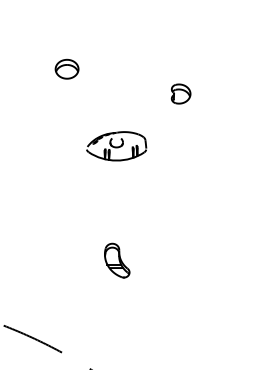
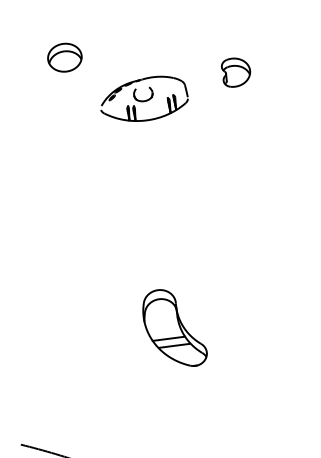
part: (116, 146) -> (143, 99), moved
part: (117, 260) -> (174, 327), size x1.6

